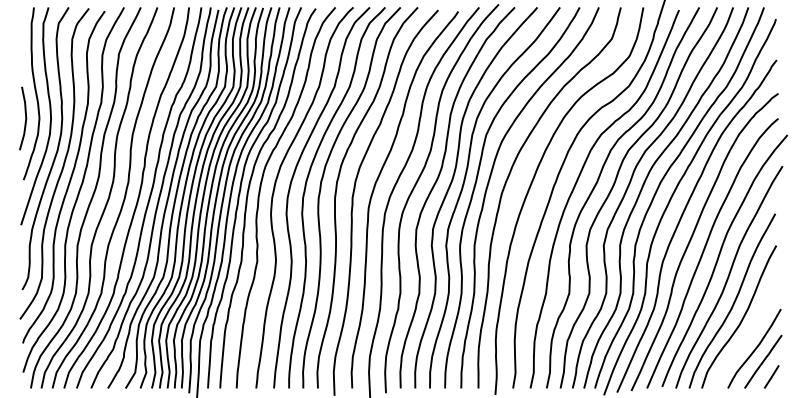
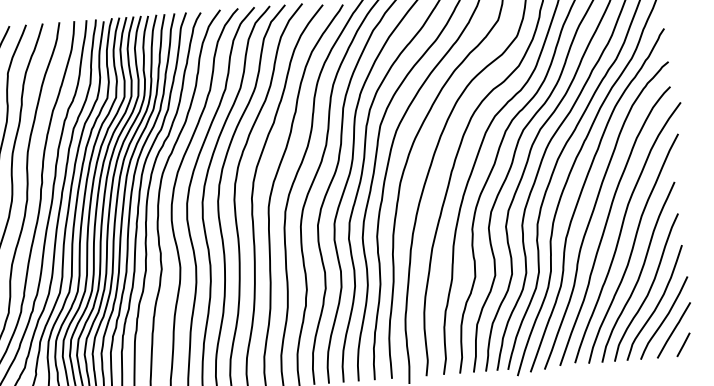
curve: (748, 334) -> (657, 304), added

